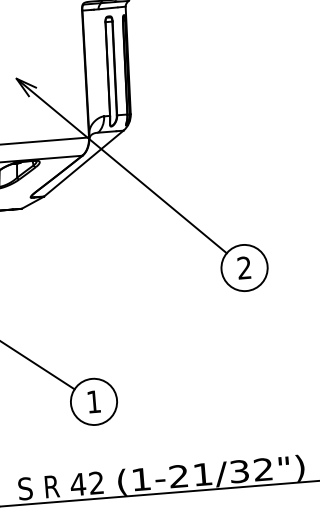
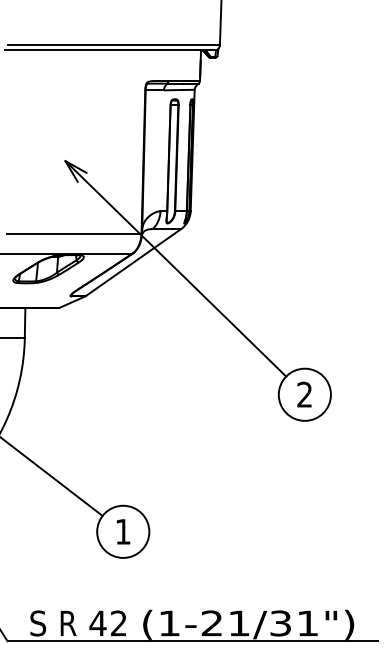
text: (263, 469) -> (307, 623), (1-21/32") -> (1-21/31")

